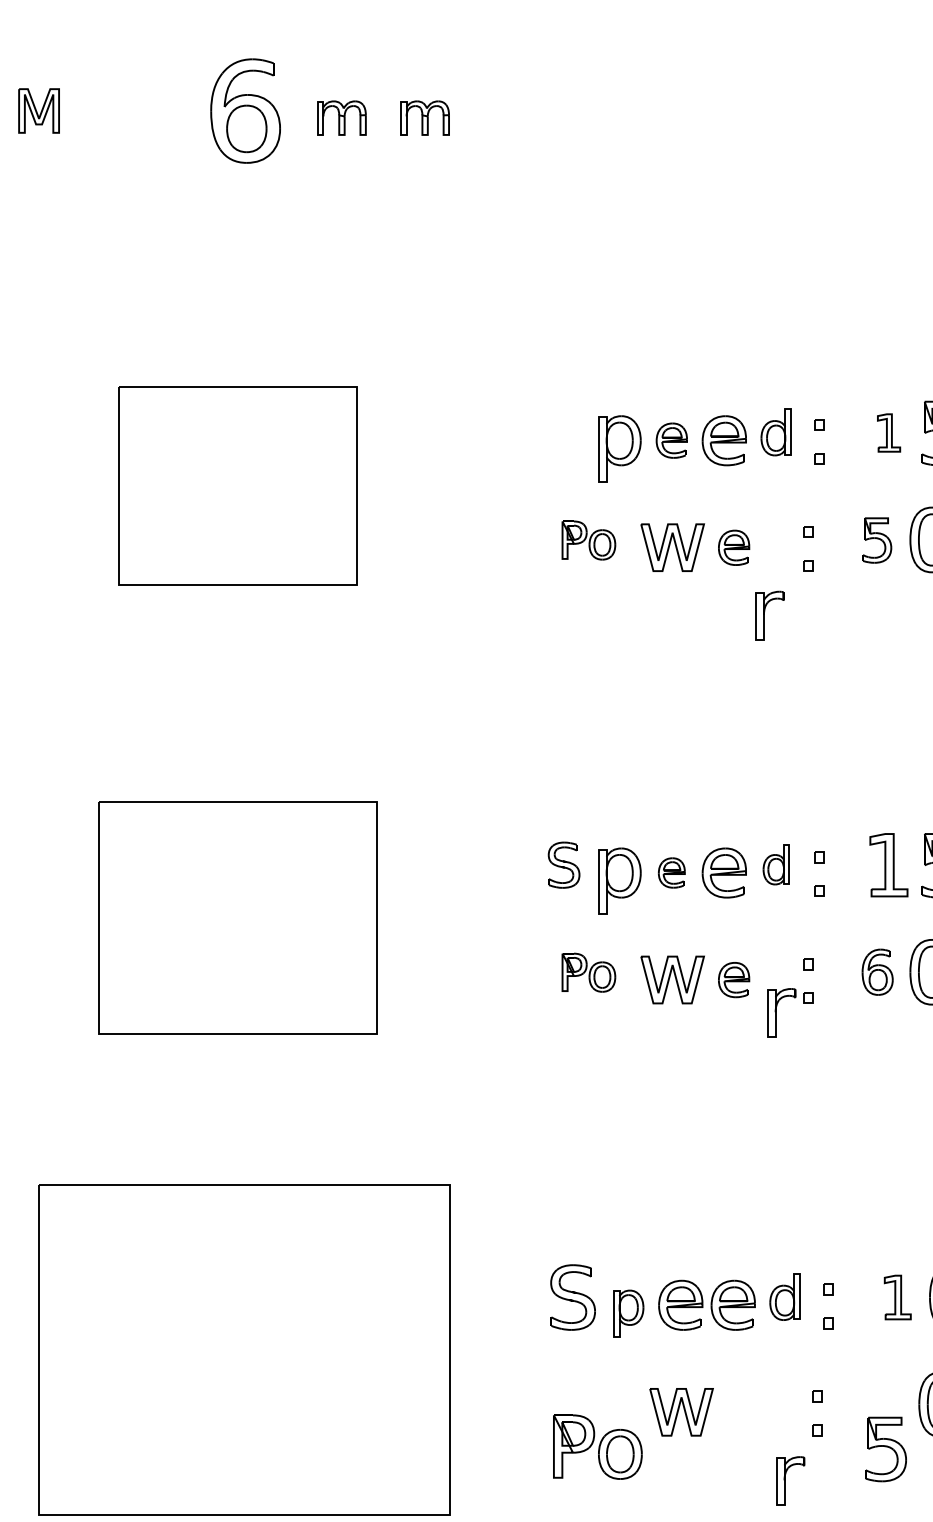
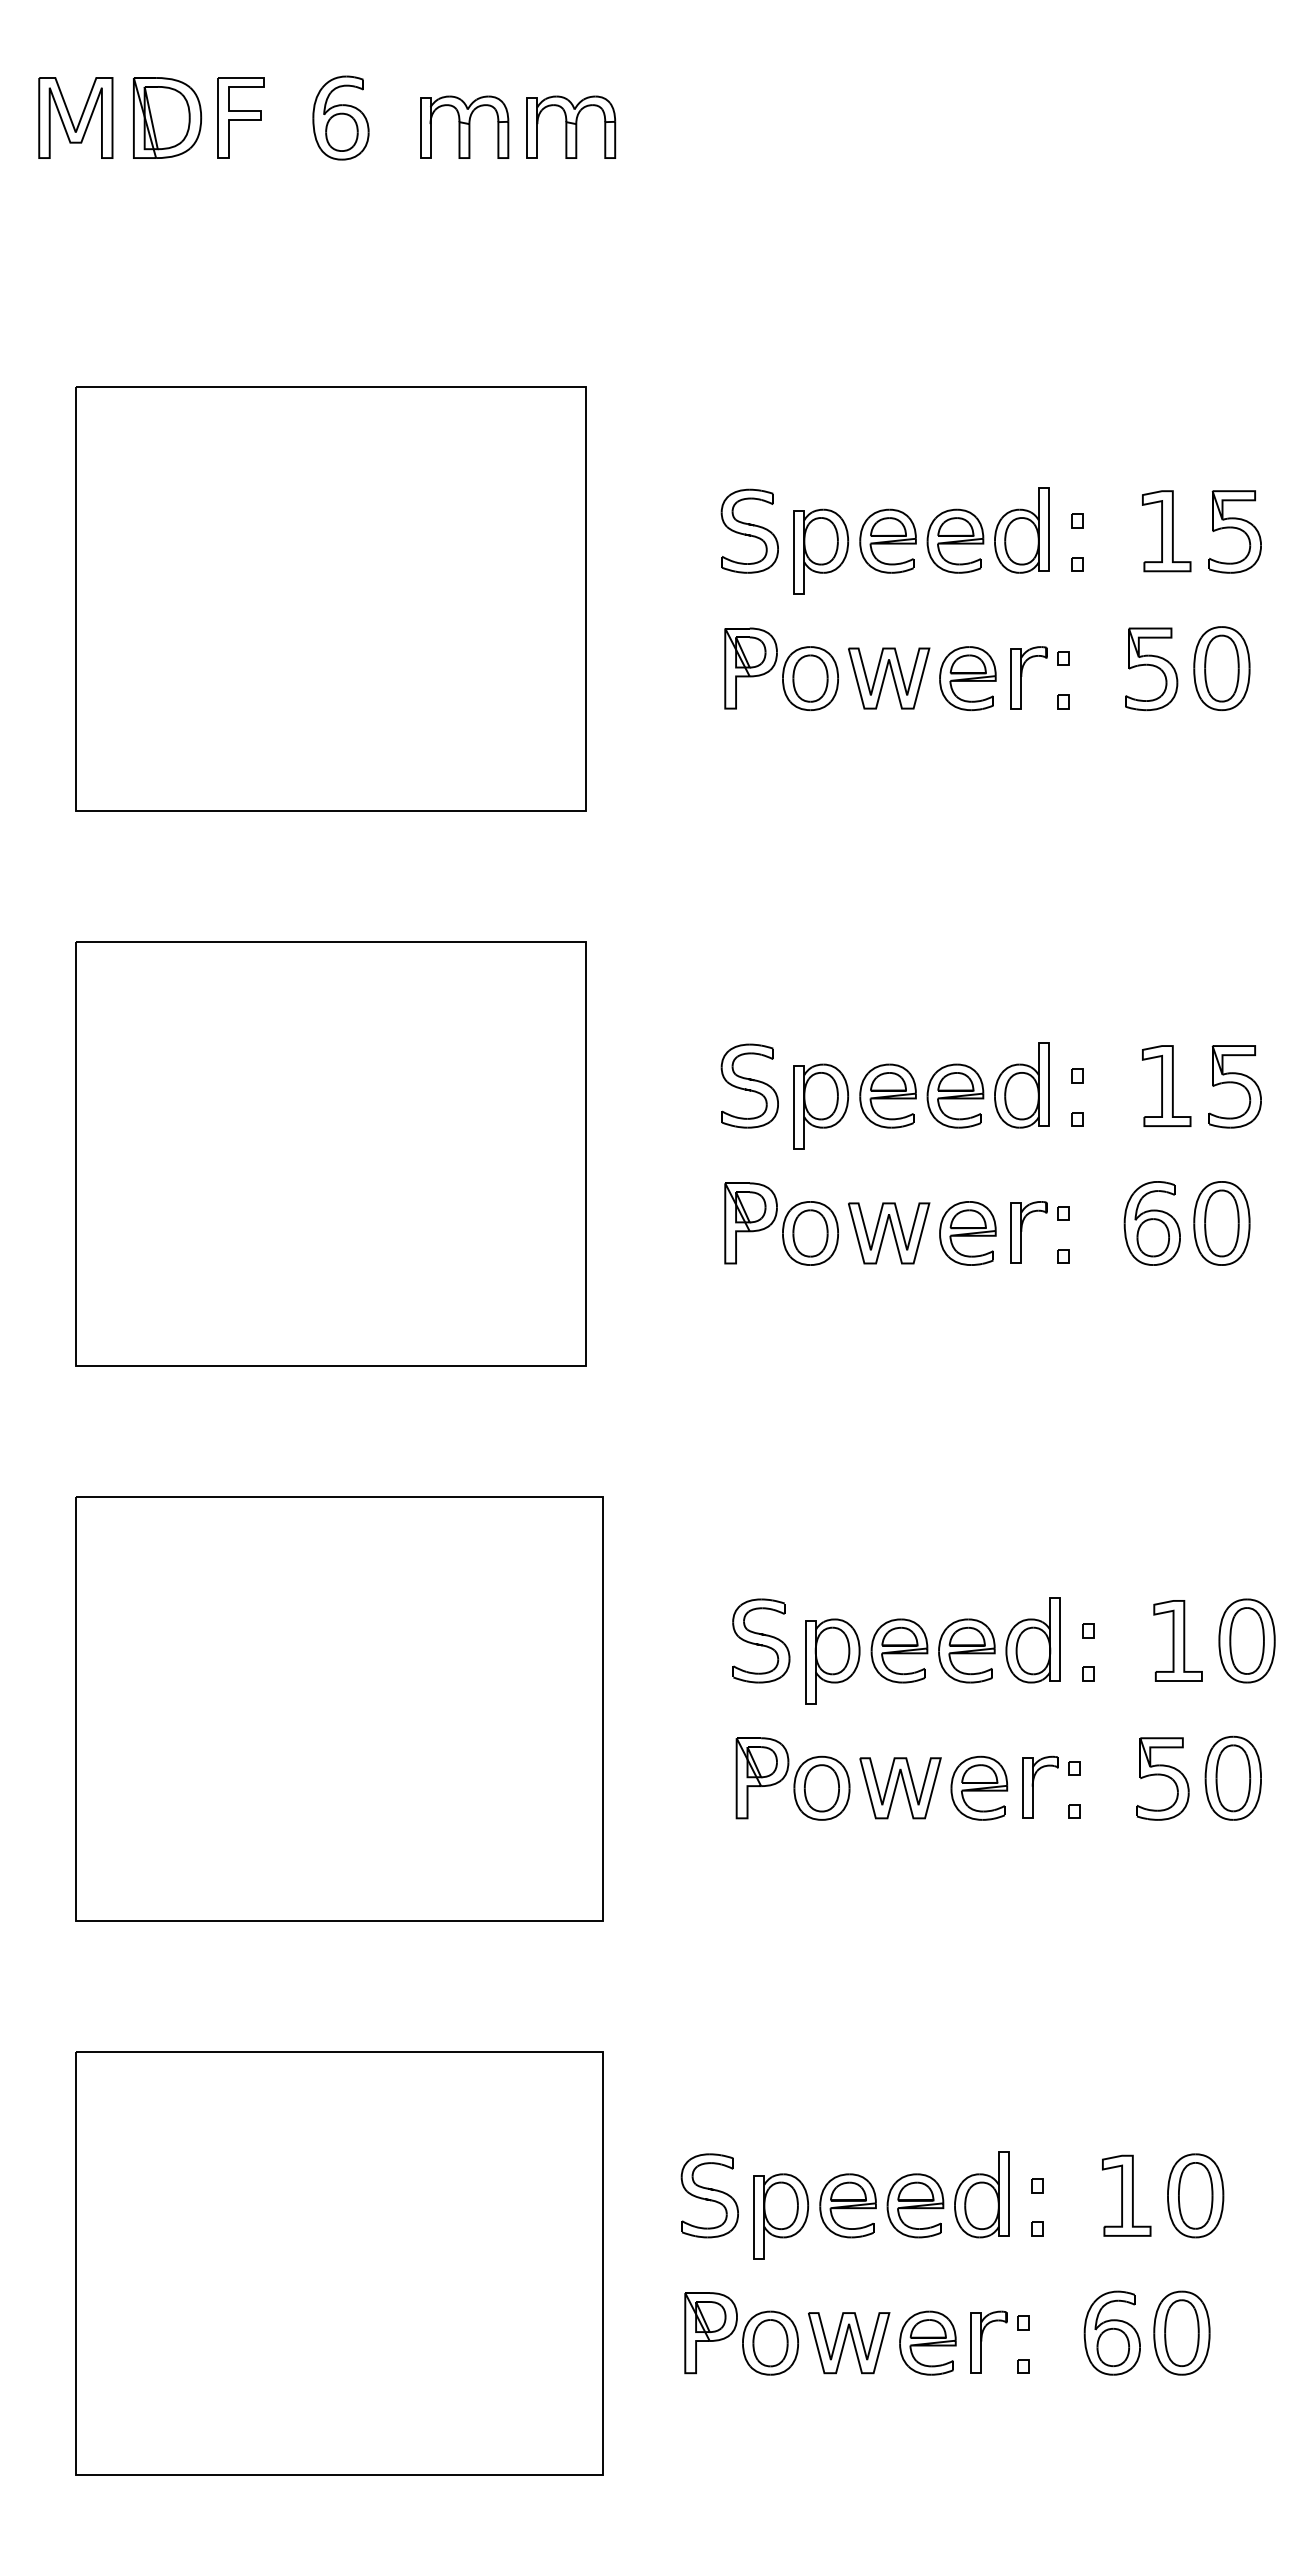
part: (38, 110) -> (75, 117), size x1.43
part: (110, 110) -> (167, 117), added
part: (167, 110) -> (240, 117), added
part: (245, 110) -> (340, 117), size x0.62
part: (341, 117) -> (464, 126), size x1.43
part: (425, 117) -> (571, 126), size x1.43
part: (563, 432) -> (749, 530), added
part: (775, 432) -> (1021, 530), size x1.43
part: (888, 433) -> (1166, 531), size x1.67
part: (671, 440) -> (887, 540), size x1.43
part: (237, 485) -> (330, 598), size x1.67
part: (588, 540) -> (781, 669), size x1.67
part: (877, 540) -> (1151, 669), size x1.43
part: (733, 547) -> (967, 678), size x1.43
part: (764, 614) -> (1022, 676), moved
part: (563, 864) -> (749, 1085), size x1.43
part: (775, 864) -> (1021, 1085), size x1.67
part: (671, 872) -> (887, 1095), size x1.67
part: (237, 917) -> (330, 1153), size x1.43
part: (588, 972) -> (781, 1223), size x1.67
part: (877, 972) -> (1151, 1223), size x1.43
part: (733, 980) -> (967, 1233), size x1.43
part: (776, 1012) -> (1022, 1231), moved
part: (784, 1297) -> (1032, 1640), size x1.43
part: (897, 1297) -> (1177, 1640), size x1.43
part: (628, 1313) -> (832, 1661), size x1.43
part: (743, 1411) -> (979, 1787), added
part: (597, 1446) -> (792, 1778), moved
part: (885, 1449) -> (1162, 1778), moved
part: (785, 1480) -> (1033, 1786), moved

